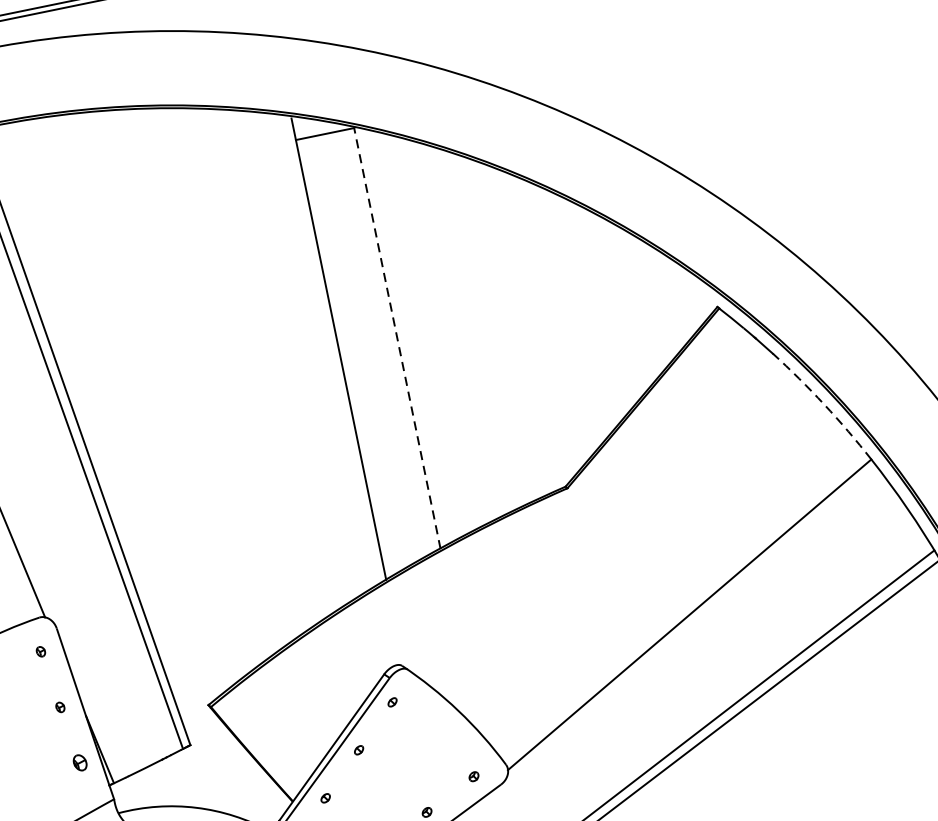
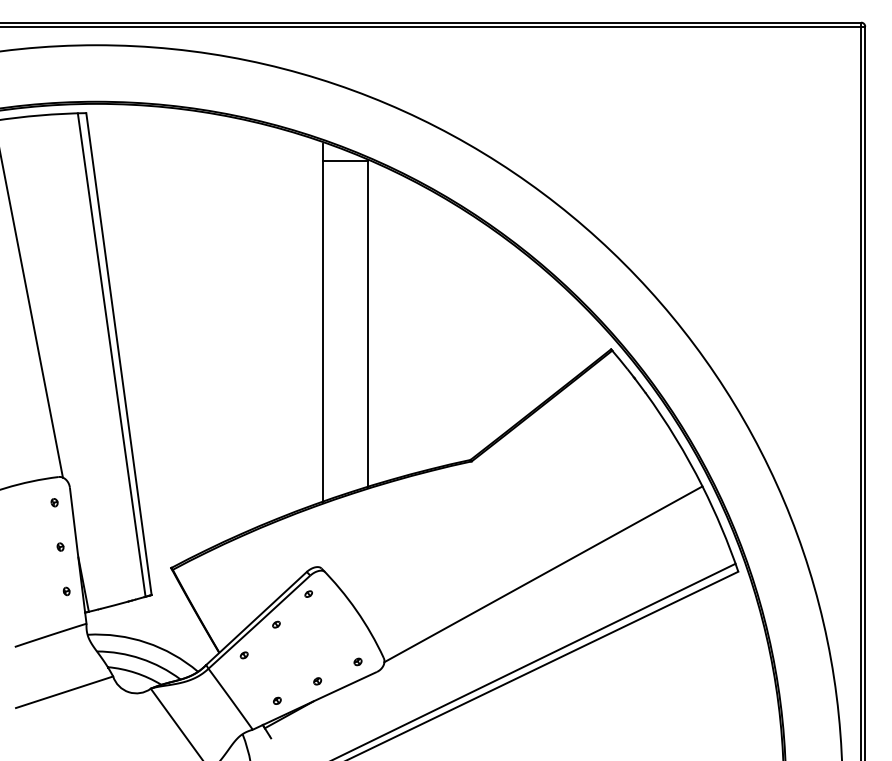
line: (396, 338) -> (367, 323), dashed -> solid
arc: (823, 404) -> (675, 438), dashed -> solid
part: (79, 763) -> (66, 591), size x0.62

